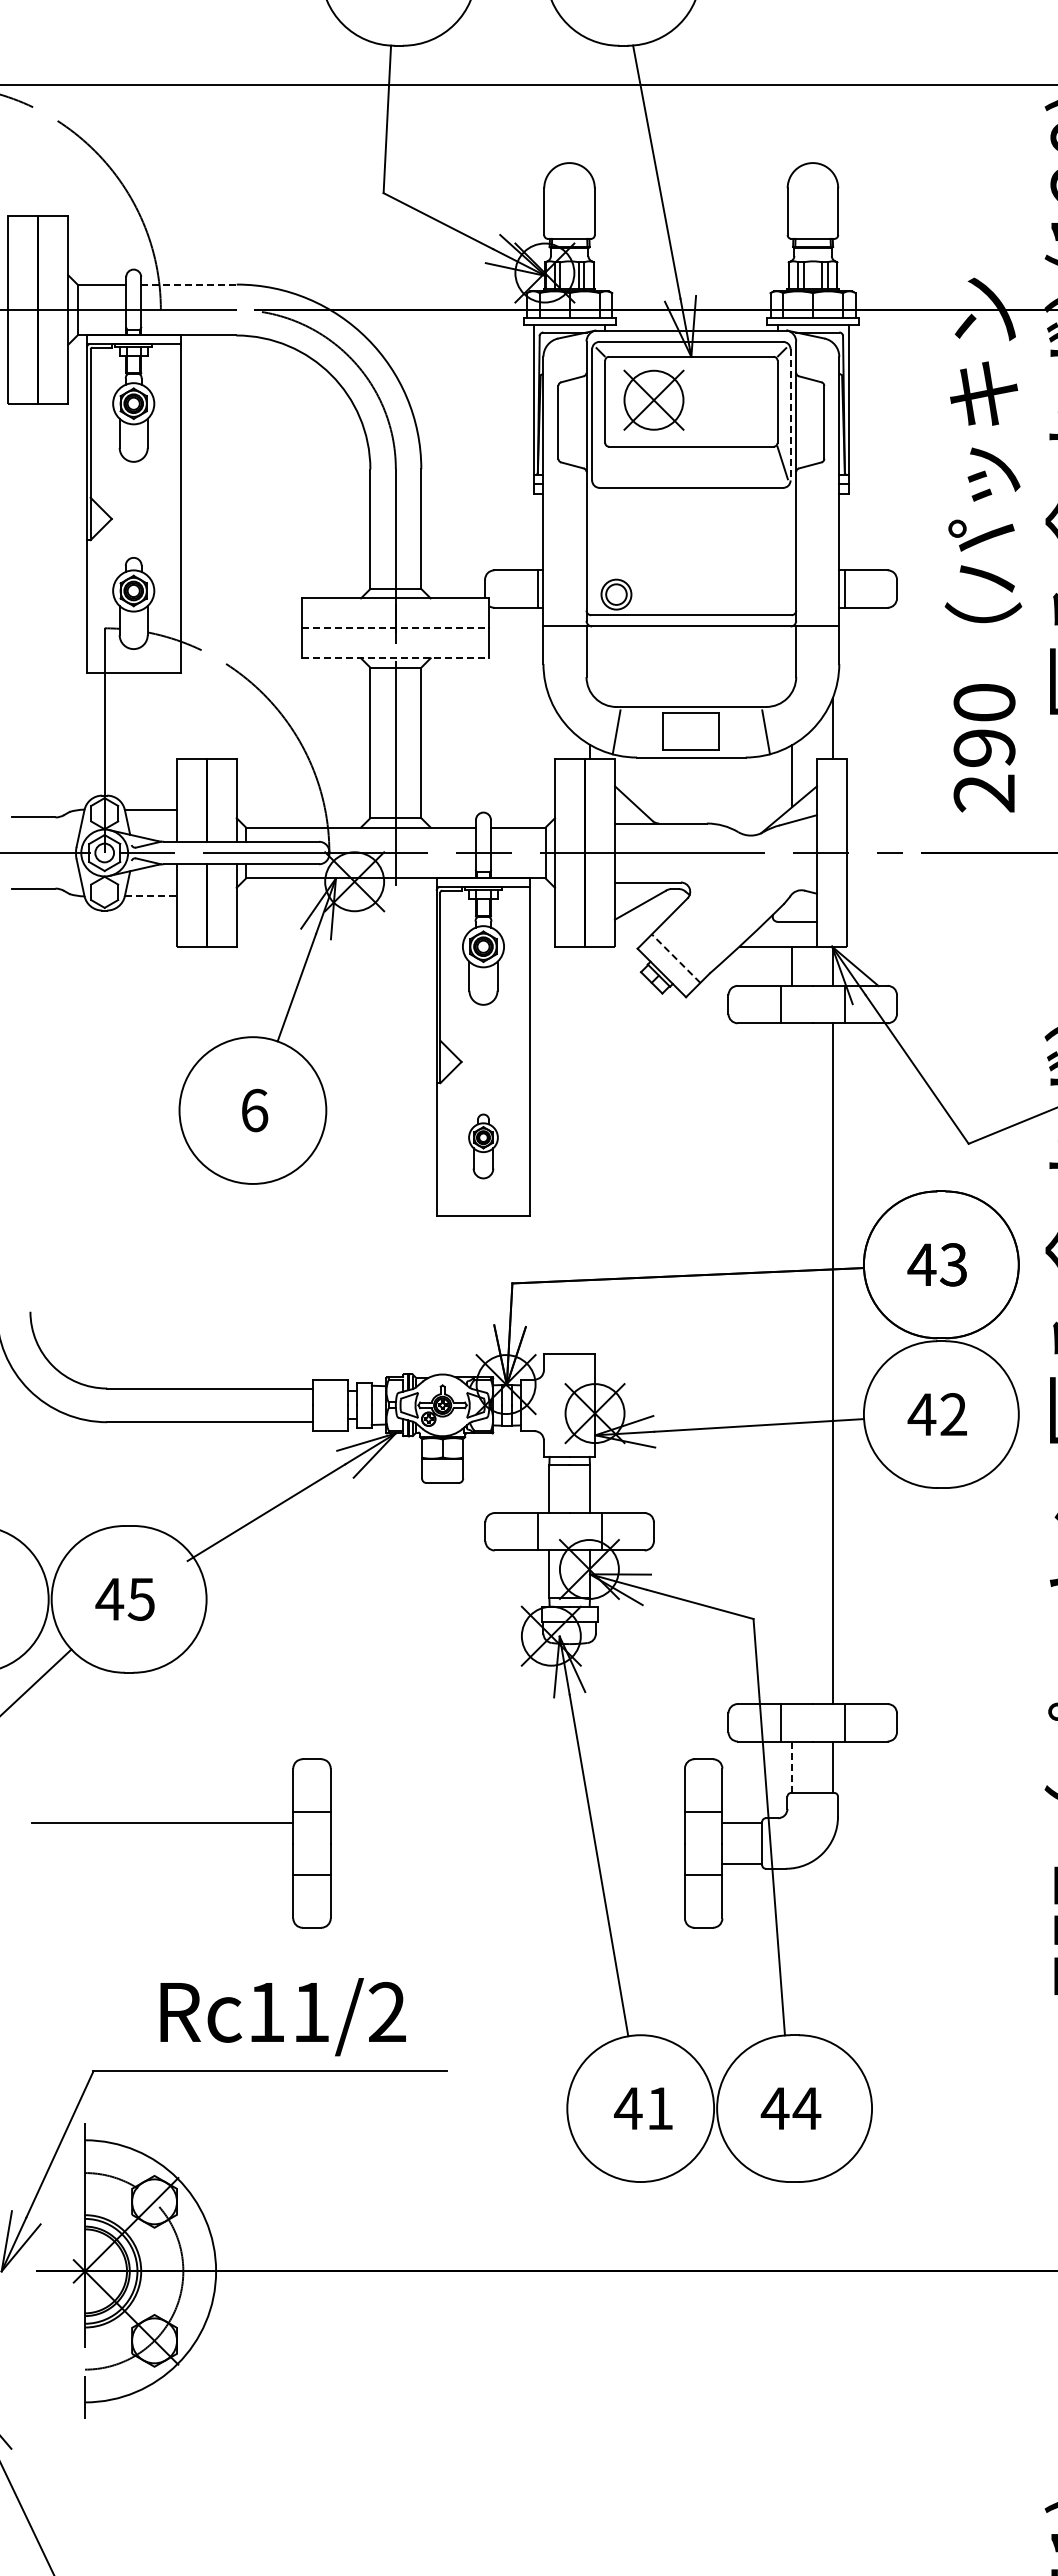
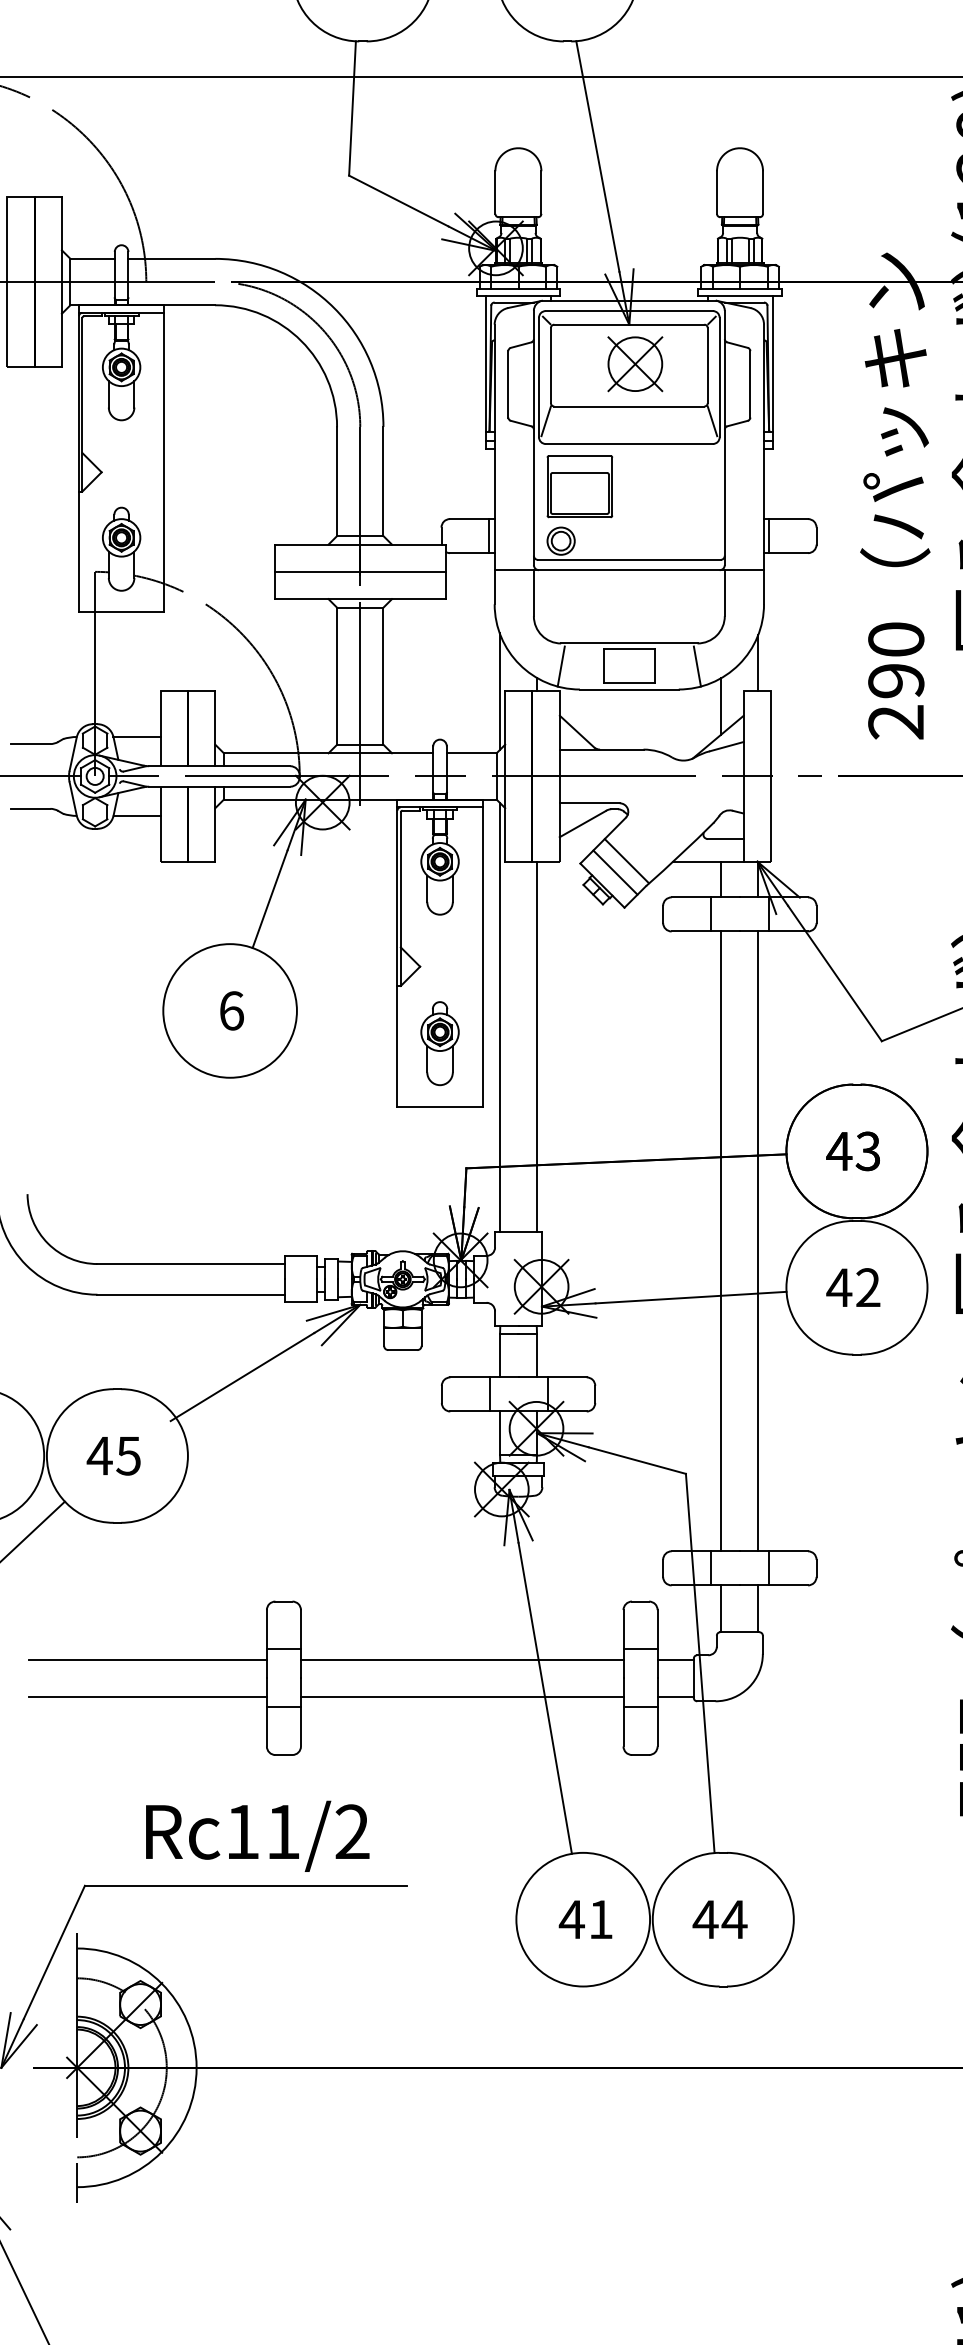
line: (188, 284) -> (171, 258), dashed -> solid
part: (653, 399) -> (634, 363), moved
line: (790, 414) -> (719, 377), dashed -> solid
line: (599, 462) -> (545, 420), added
part: (636, 534) -> (579, 486), added
line: (395, 628) -> (359, 572), dashed -> solid
line: (395, 658) -> (359, 599), dashed -> solid
line: (549, 759) -> (500, 691), added
line: (150, 896) -> (136, 816), dashed -> solid
line: (688, 945) -> (626, 860), added
line: (675, 958) -> (614, 872), dashed -> solid
line: (549, 1117) -> (500, 1017), added
part: (483, 1146) -> (440, 1043), size x1.43
line: (590, 1149) -> (537, 1046), added
line: (792, 1363) -> (721, 1241), added
line: (792, 1767) -> (721, 1609), dashed -> solid
line: (507, 1823) -> (461, 1660), added
line: (162, 1863) -> (147, 1696), added
line: (507, 1863) -> (461, 1696), added

